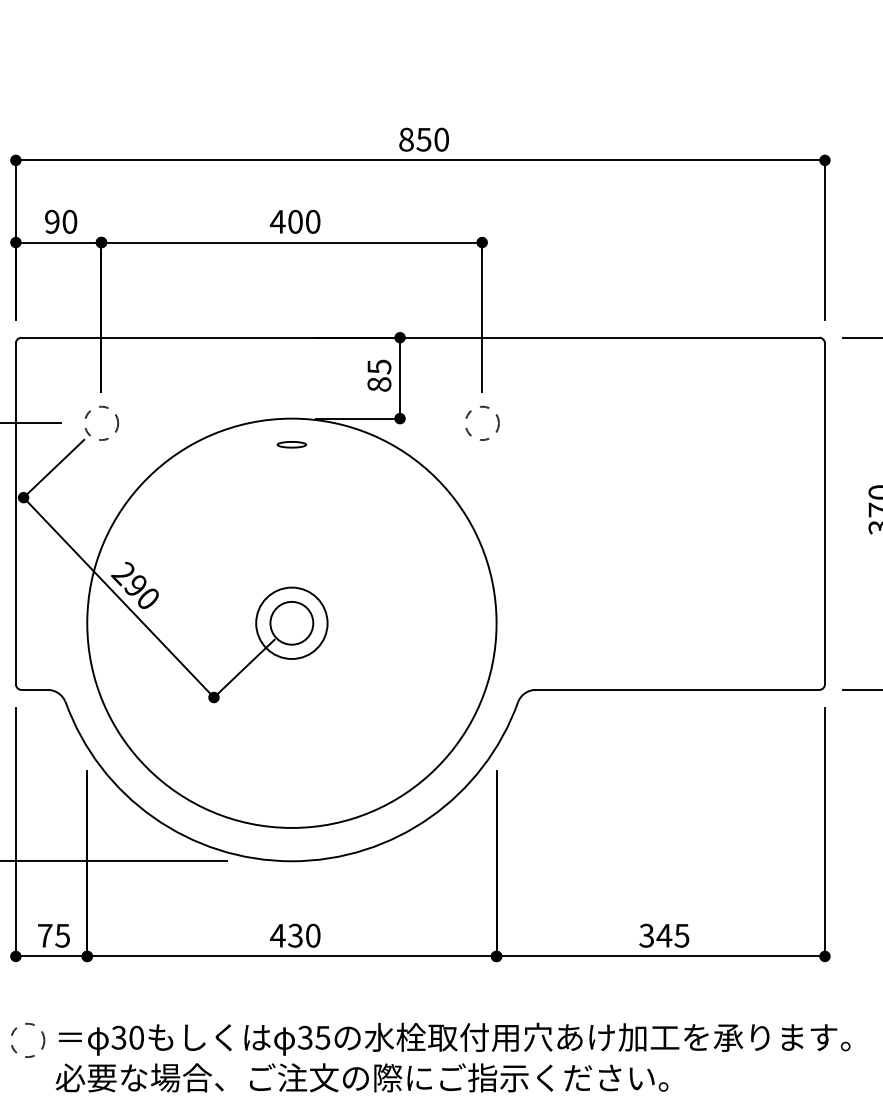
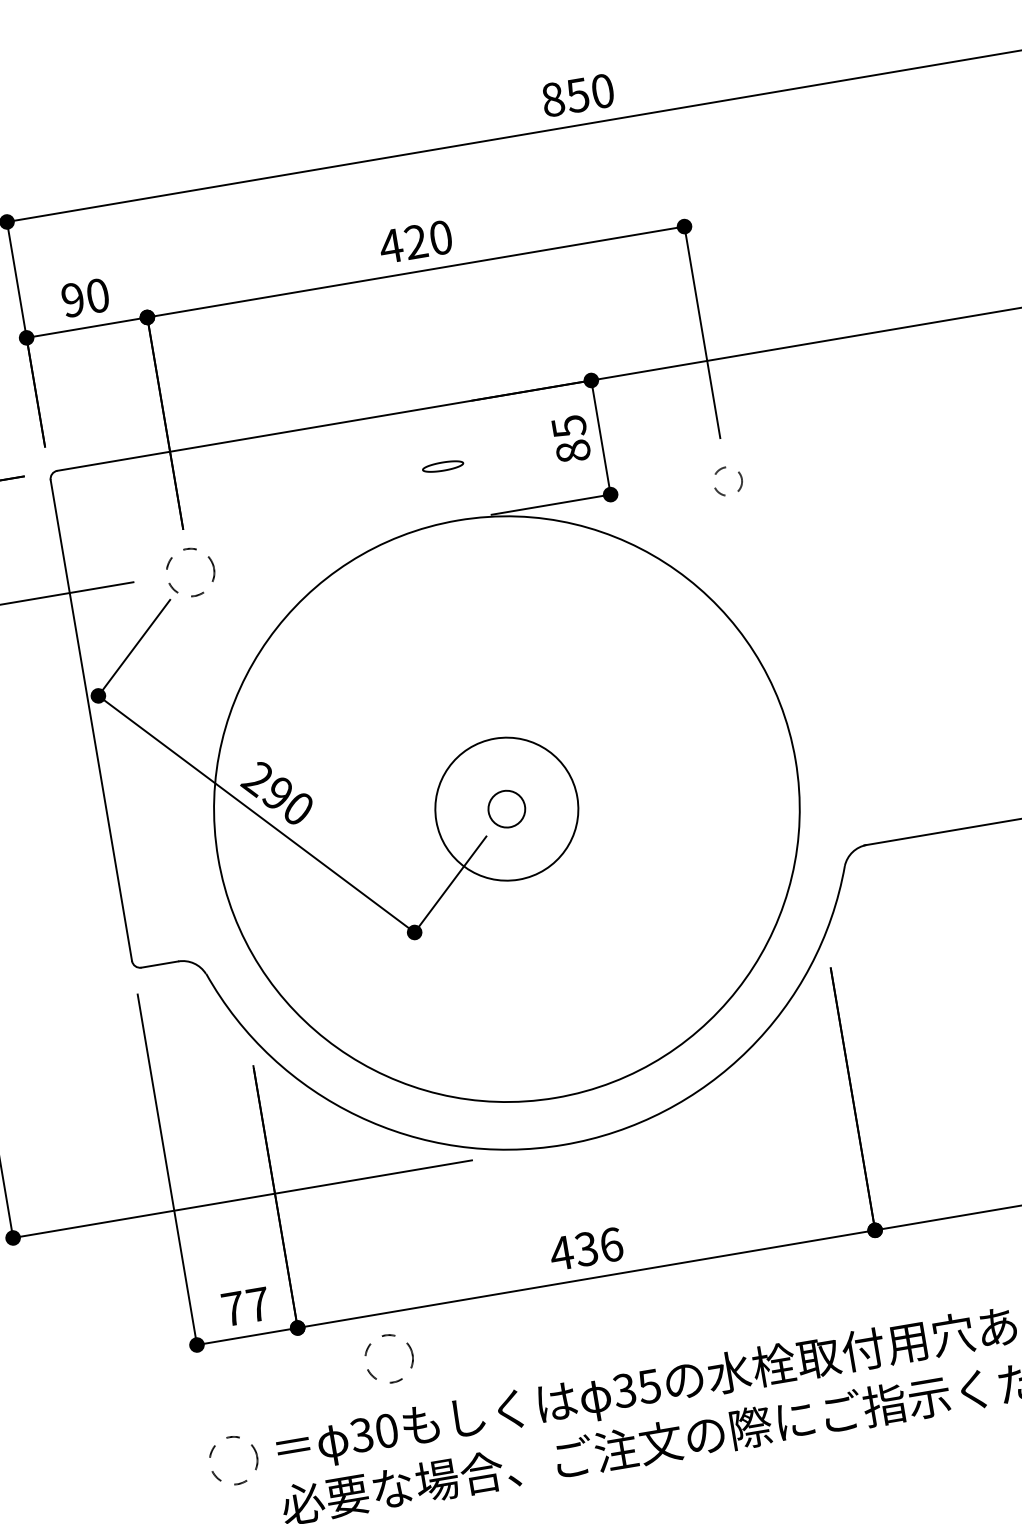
text: (295, 221) -> (416, 241), 400 -> 420
circle: (482, 422) -> (727, 480), size x0.6
part: (291, 444) -> (442, 466), moved
circle: (291, 622) -> (506, 808), size x0.6
circle: (291, 622) -> (506, 808), size x1.4
text: (62, 935) -> (257, 1304), 75 -> 77
text: (313, 935) -> (611, 1244), 430 -> 436
circle: (147, 987) -> (390, 1357), added

